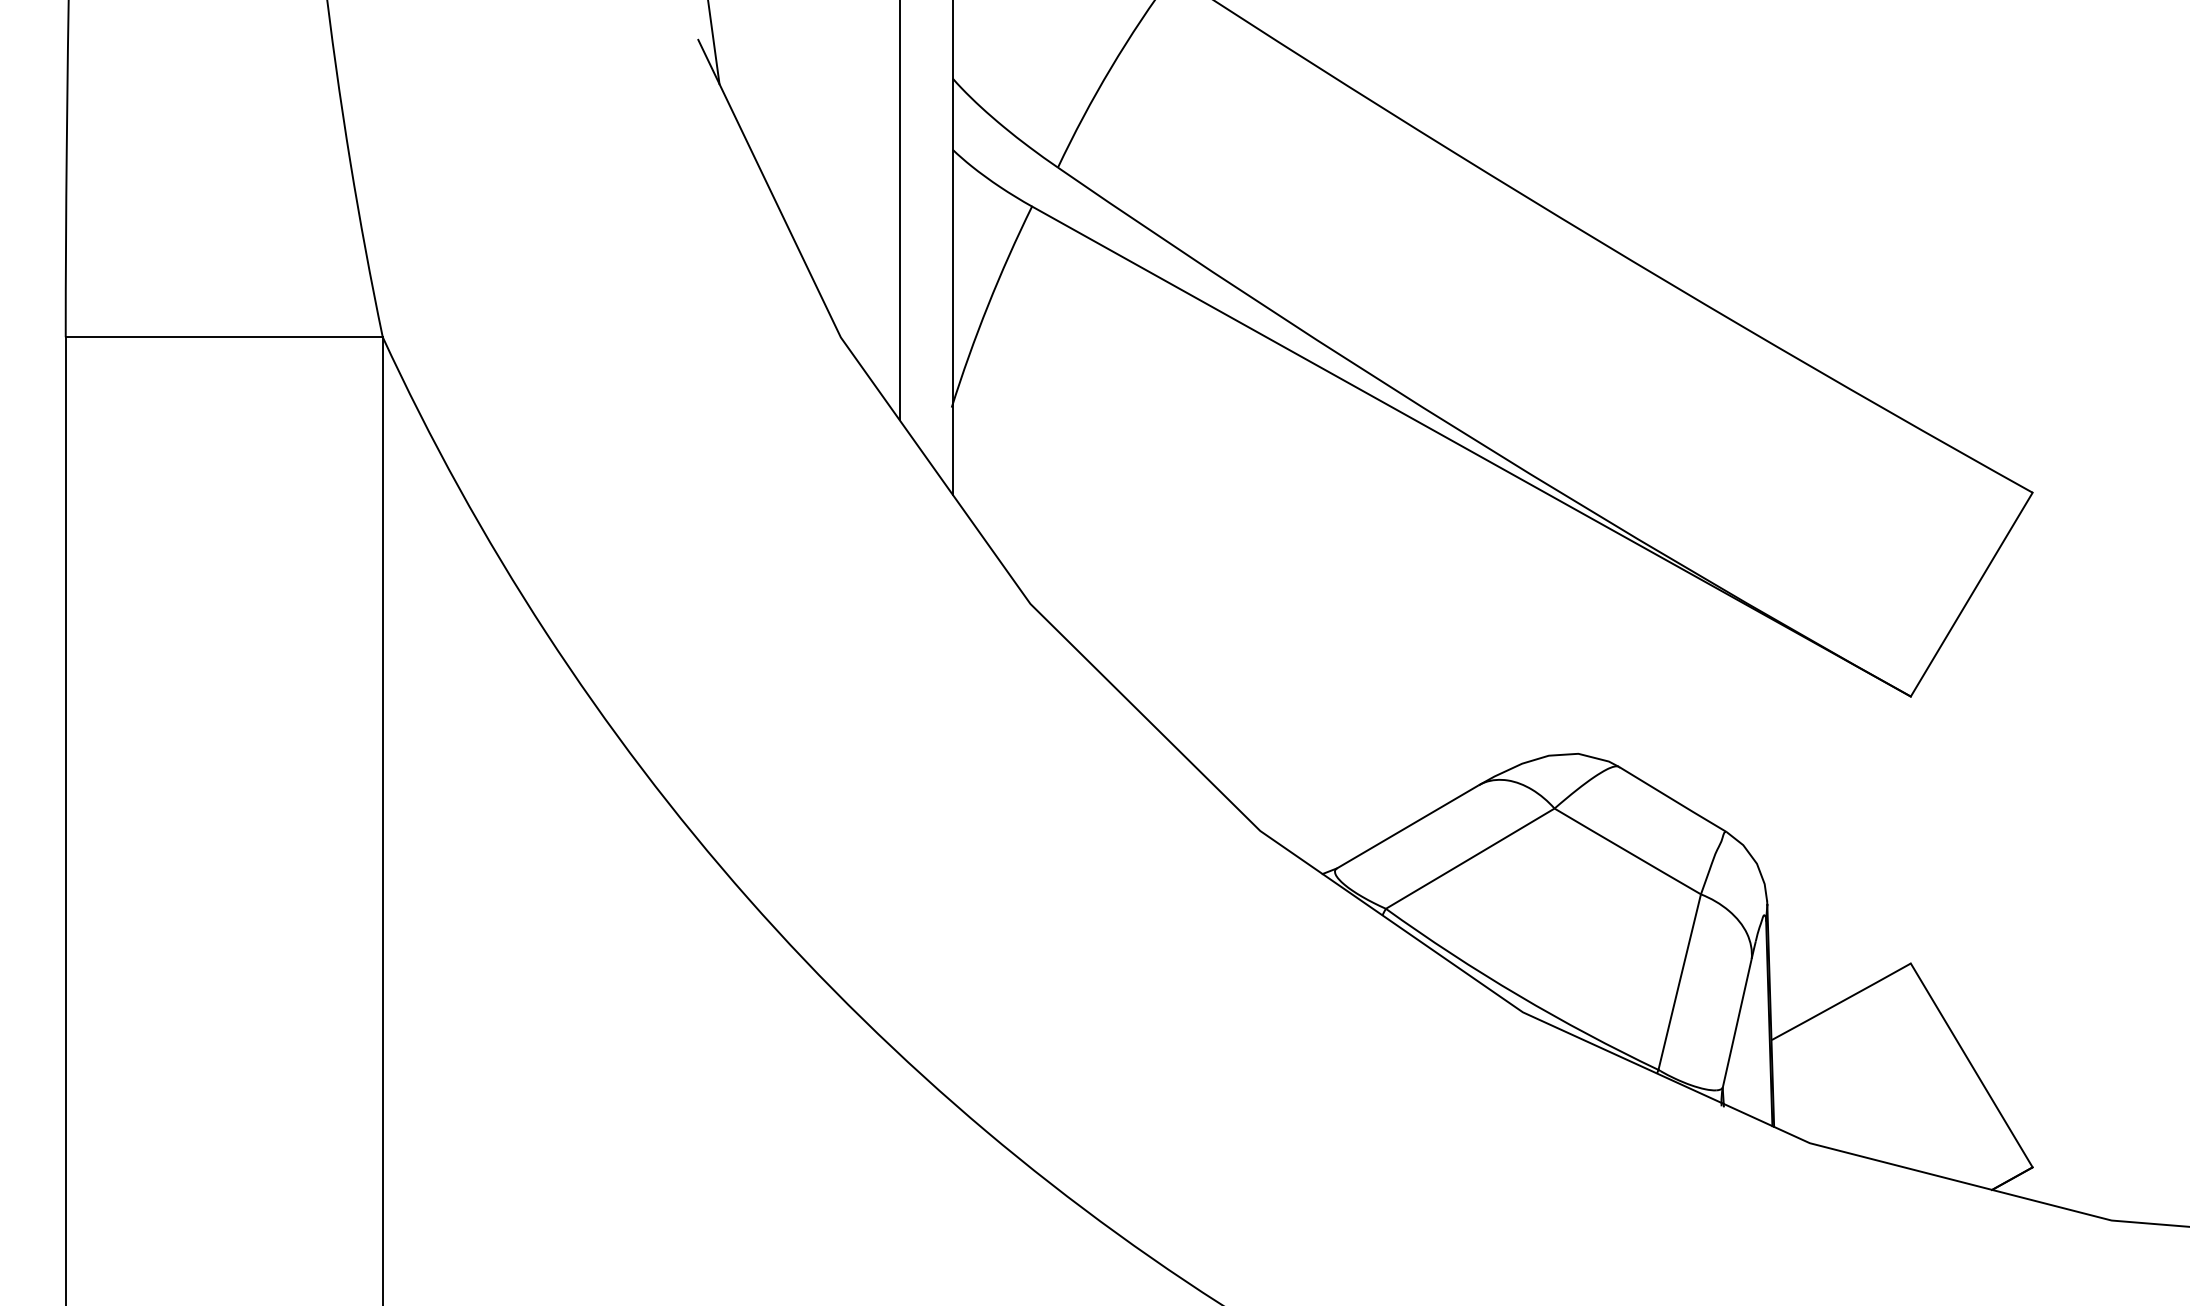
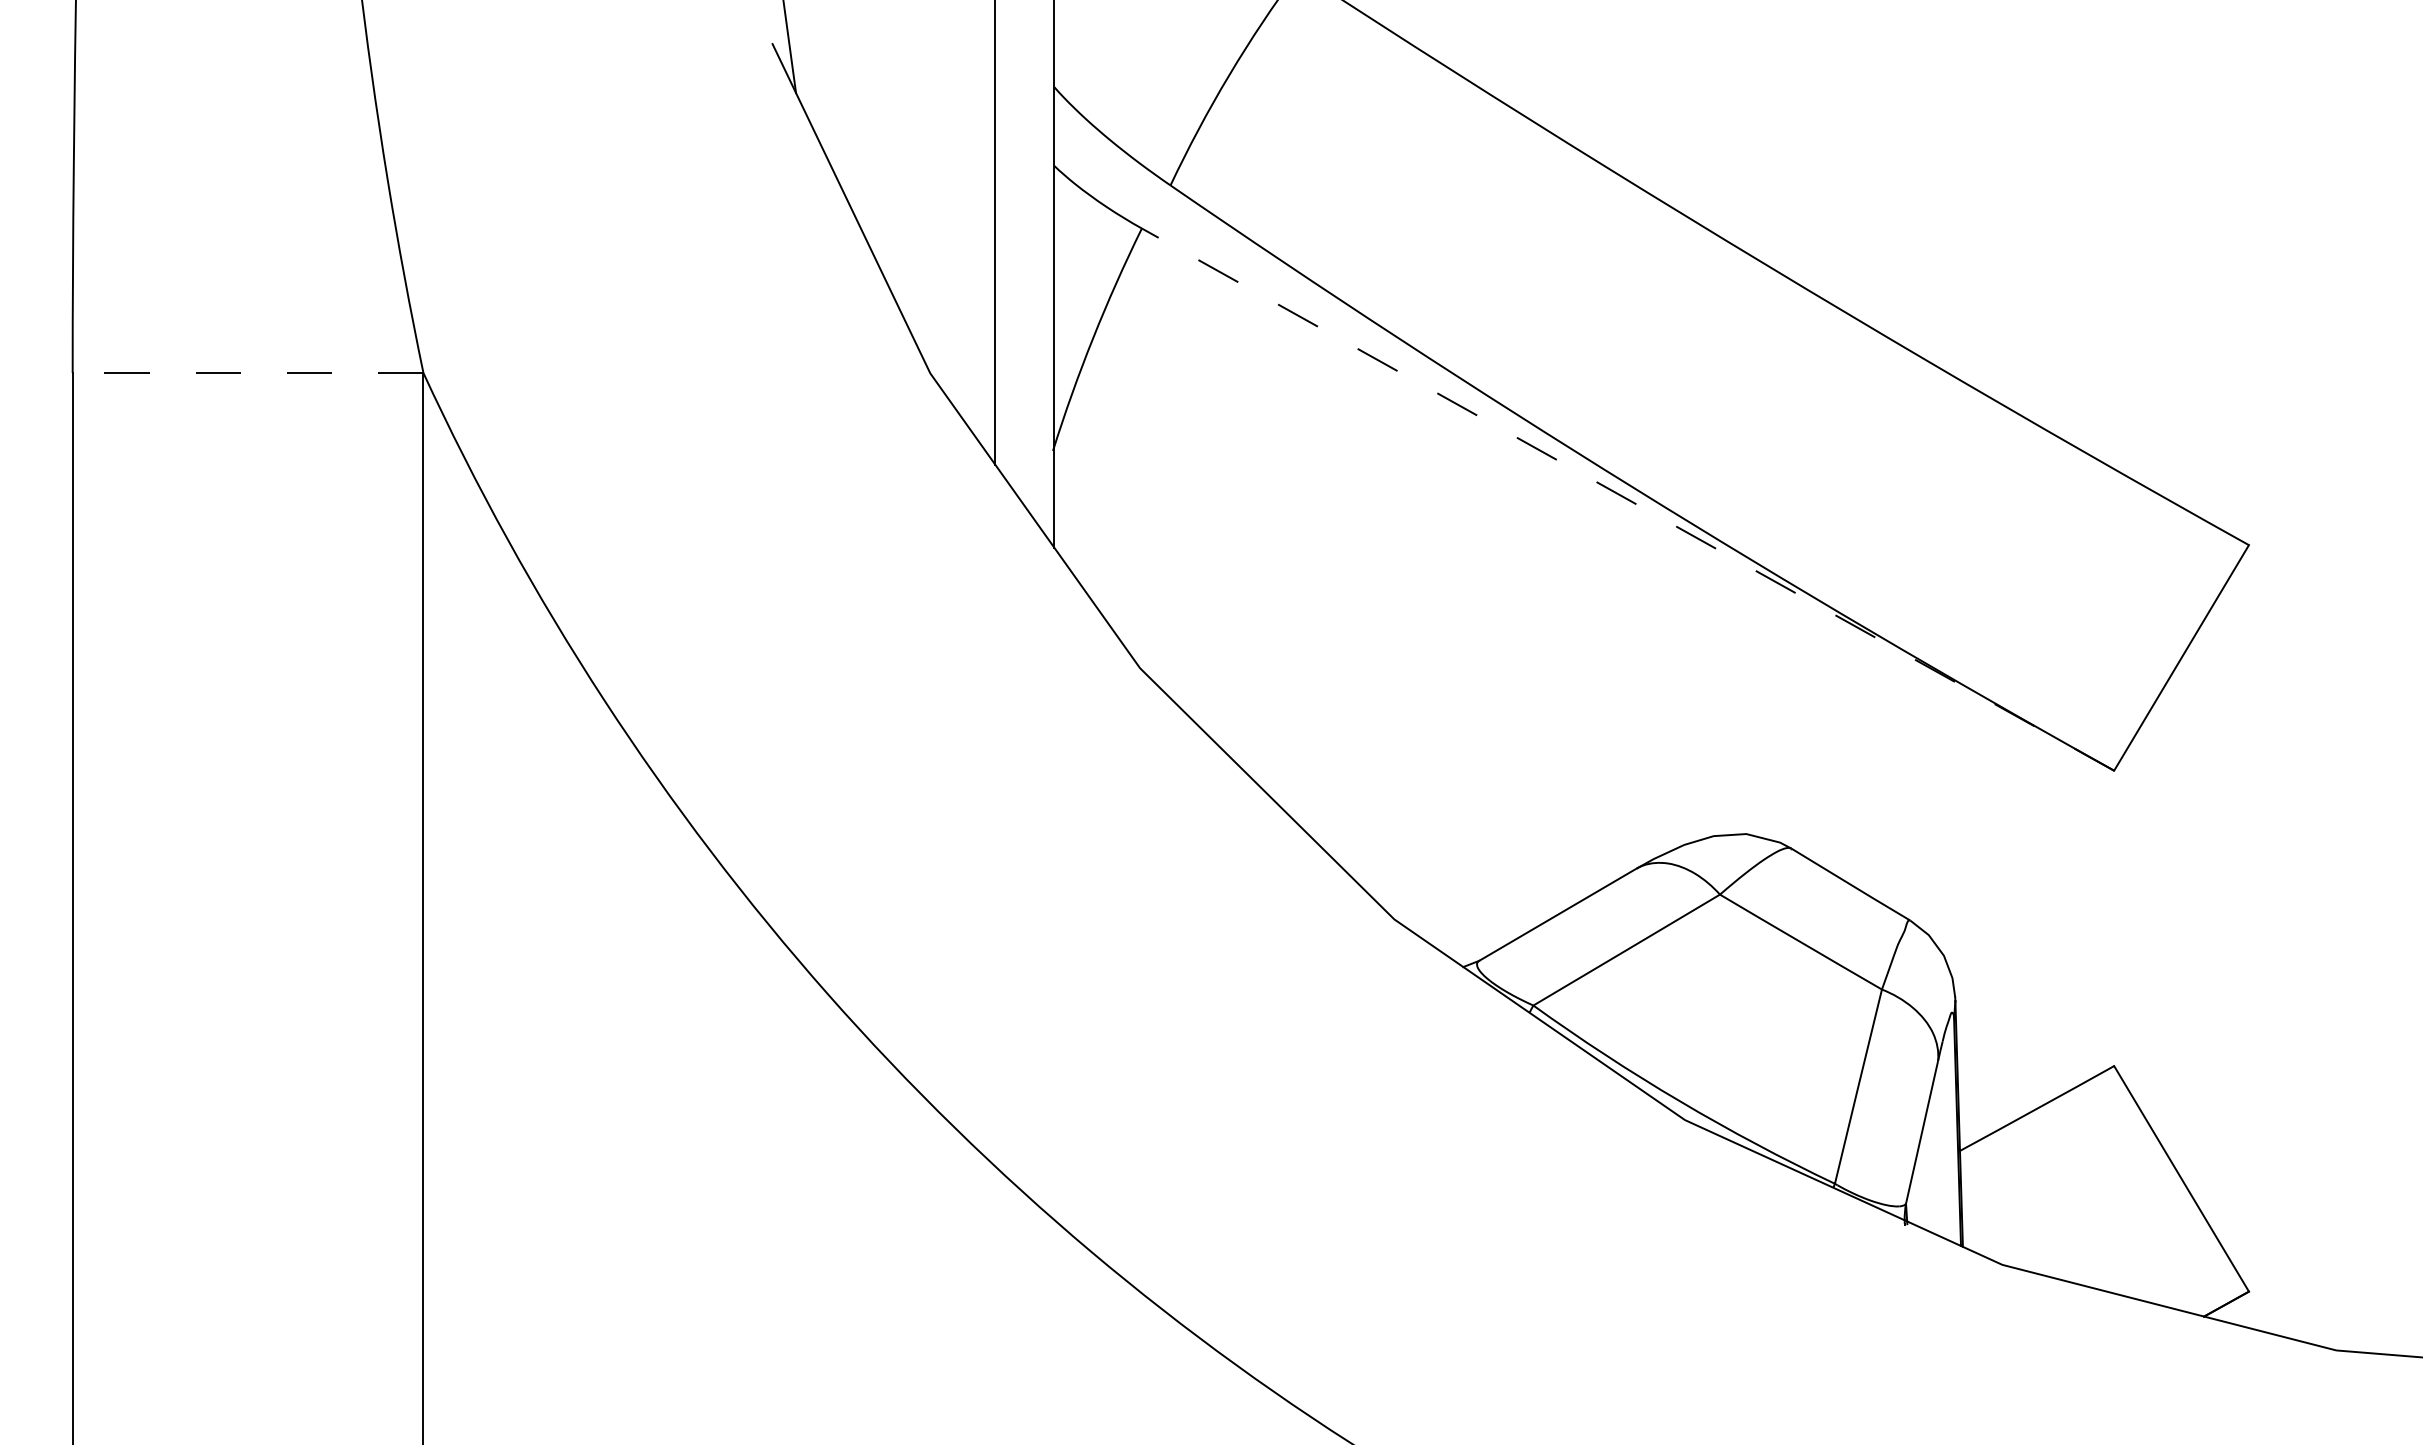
line: (223, 337) -> (247, 373), solid -> dashed
line: (1471, 451) -> (1628, 499), solid -> dashed

